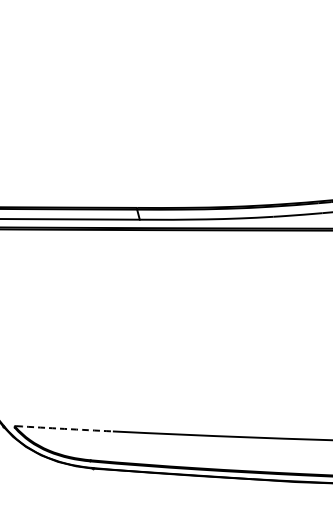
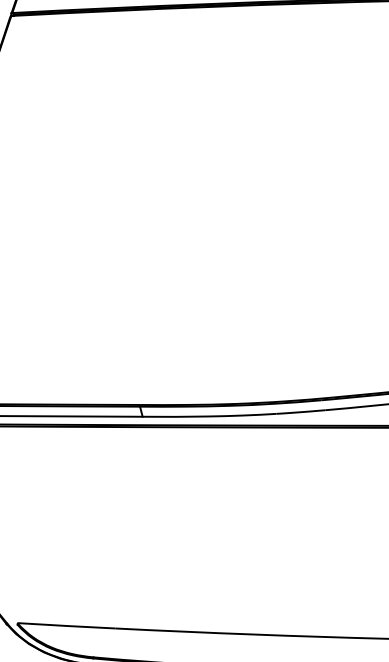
arc: (64, 428) -> (67, 625), dashed -> solid

